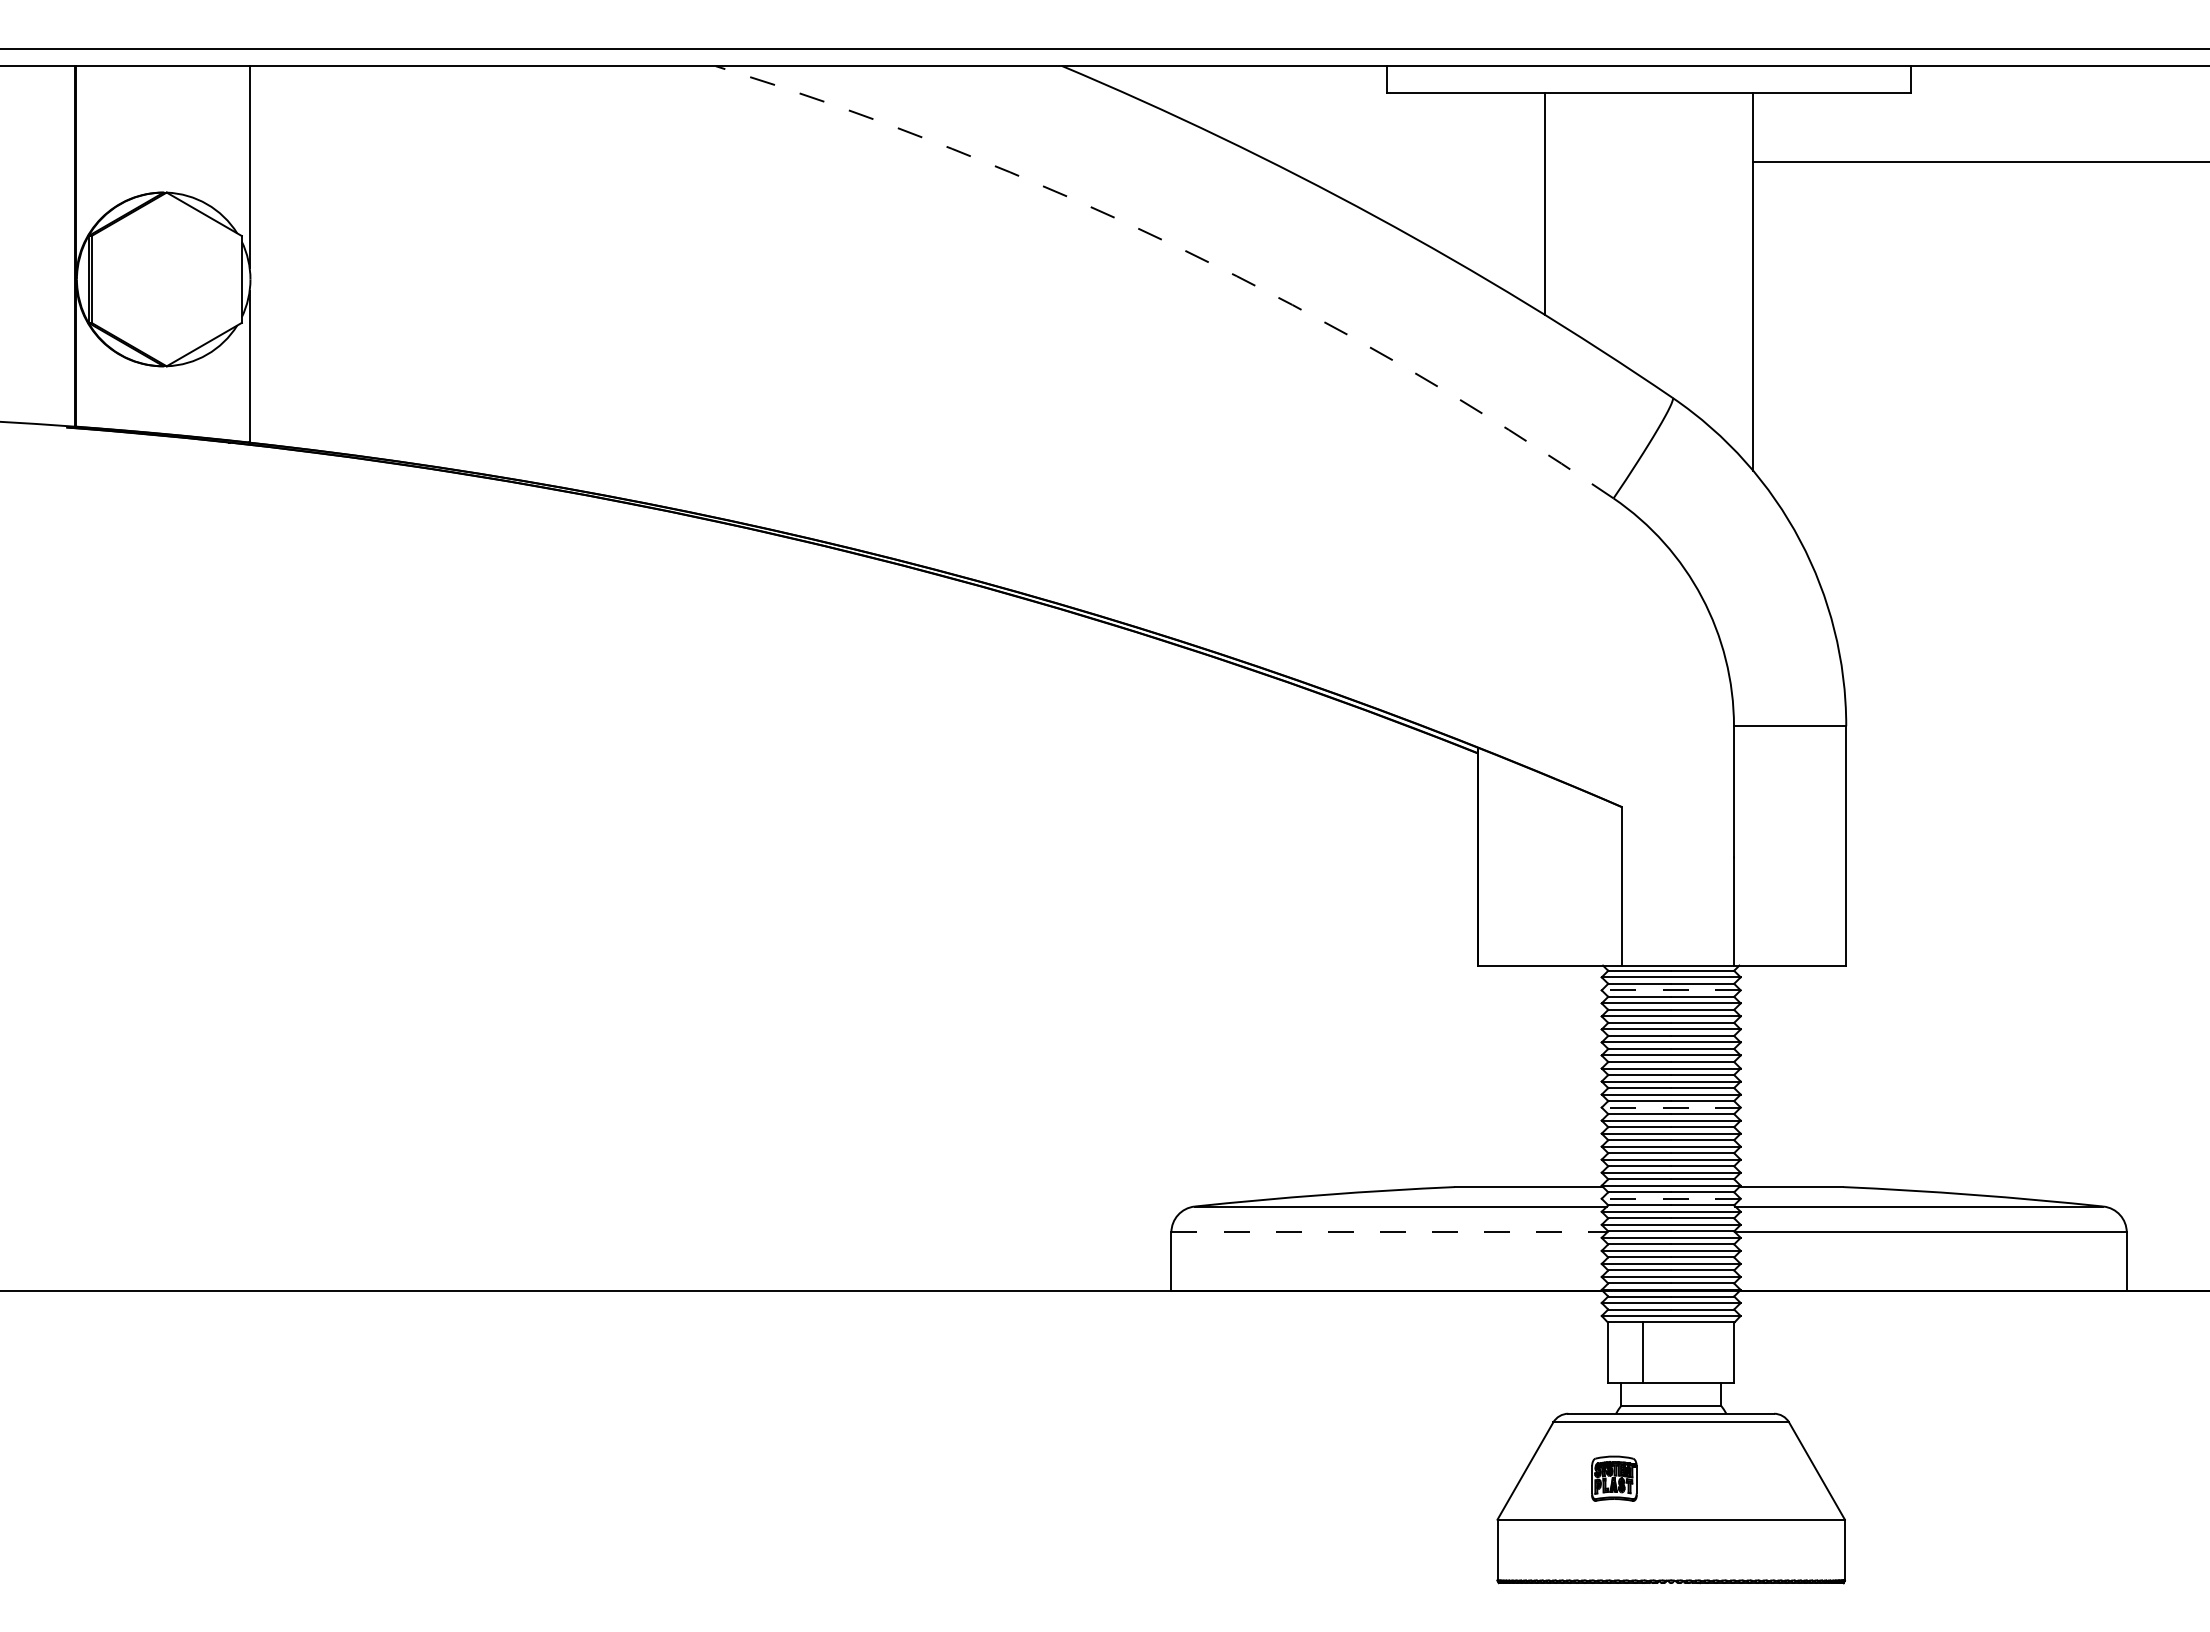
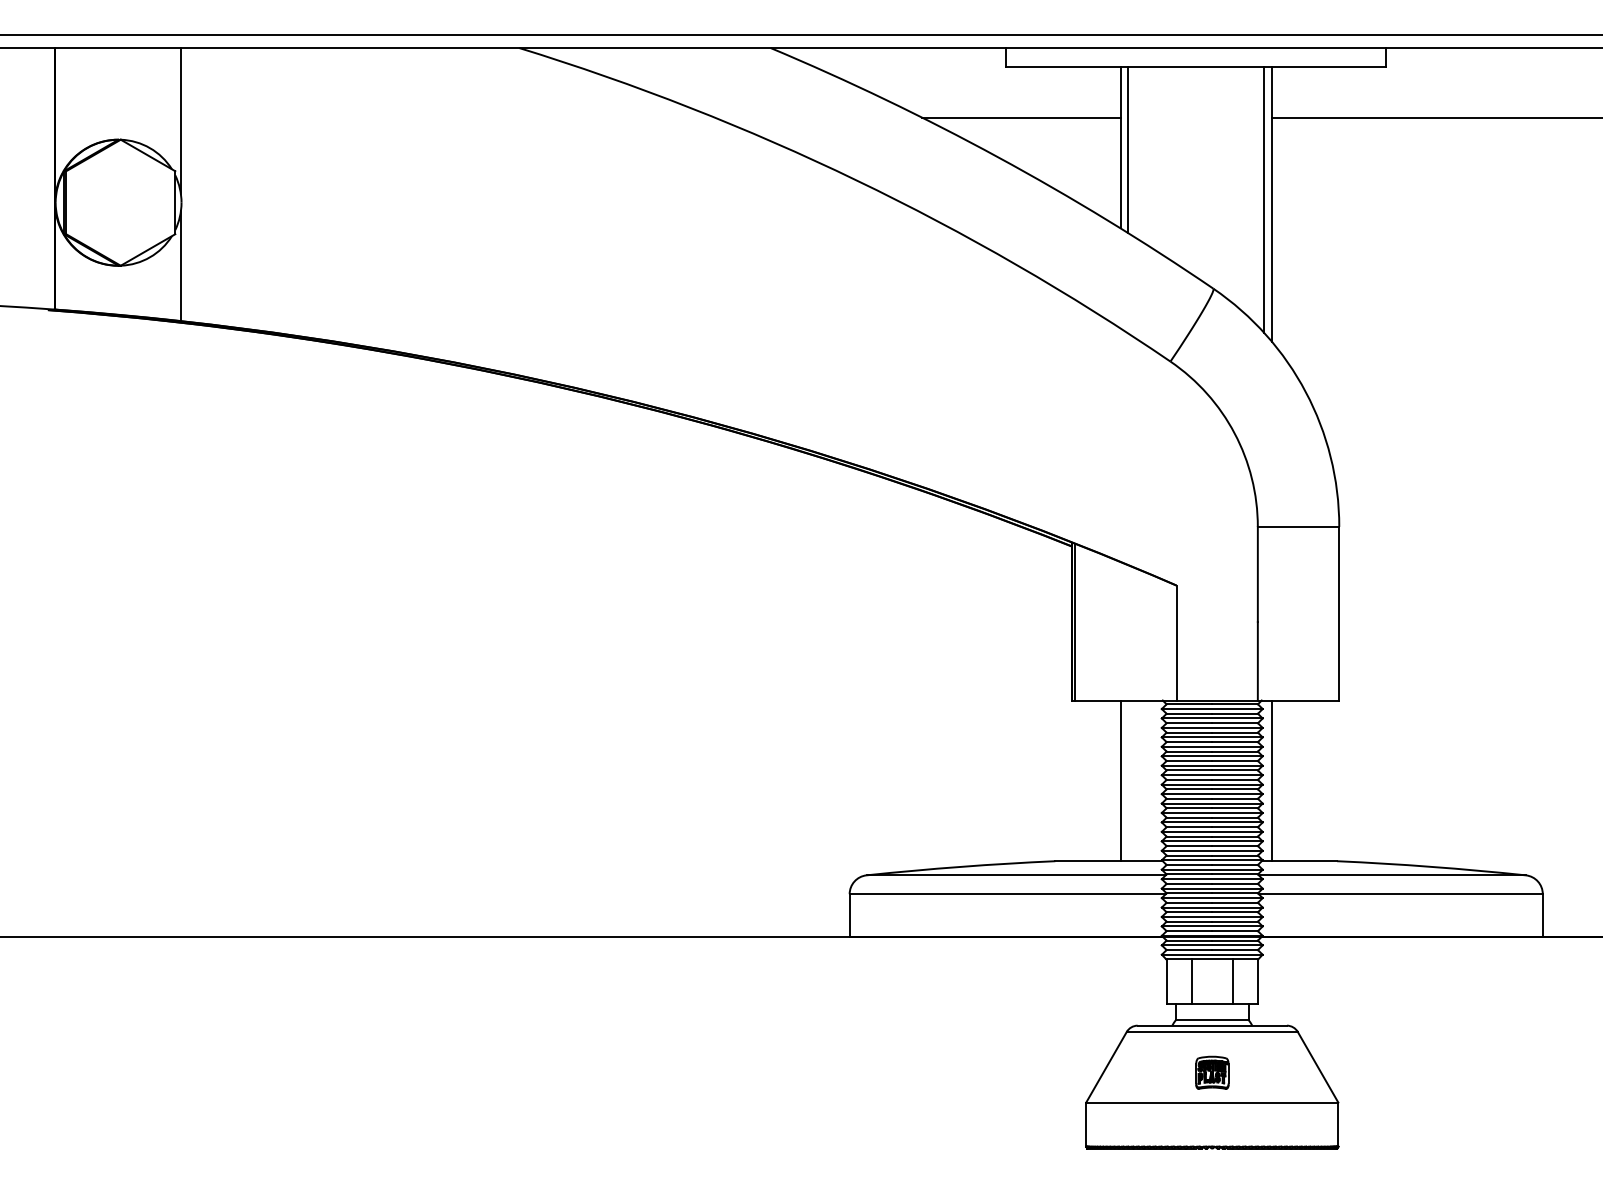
line: (1407, 162) -> (1020, 117), added
line: (1555, 206) -> (1128, 149), added
arc: (1180, 248) -> (856, 180), dashed -> solid
line: (1742, 275) -> (1264, 199), added
line: (1481, 857) -> (1074, 622), added
line: (1670, 990) -> (1211, 718), dashed -> solid
line: (1544, 1076) -> (1120, 780), added
line: (1753, 1076) -> (1271, 780), added
line: (1670, 1107) -> (1211, 803), dashed -> solid
line: (1670, 1198) -> (1211, 869), dashed -> solid
line: (1389, 1232) -> (1007, 894), dashed -> solid
line: (1699, 1352) -> (1232, 981), added
part: (1614, 1478) -> (1212, 1072), moved

